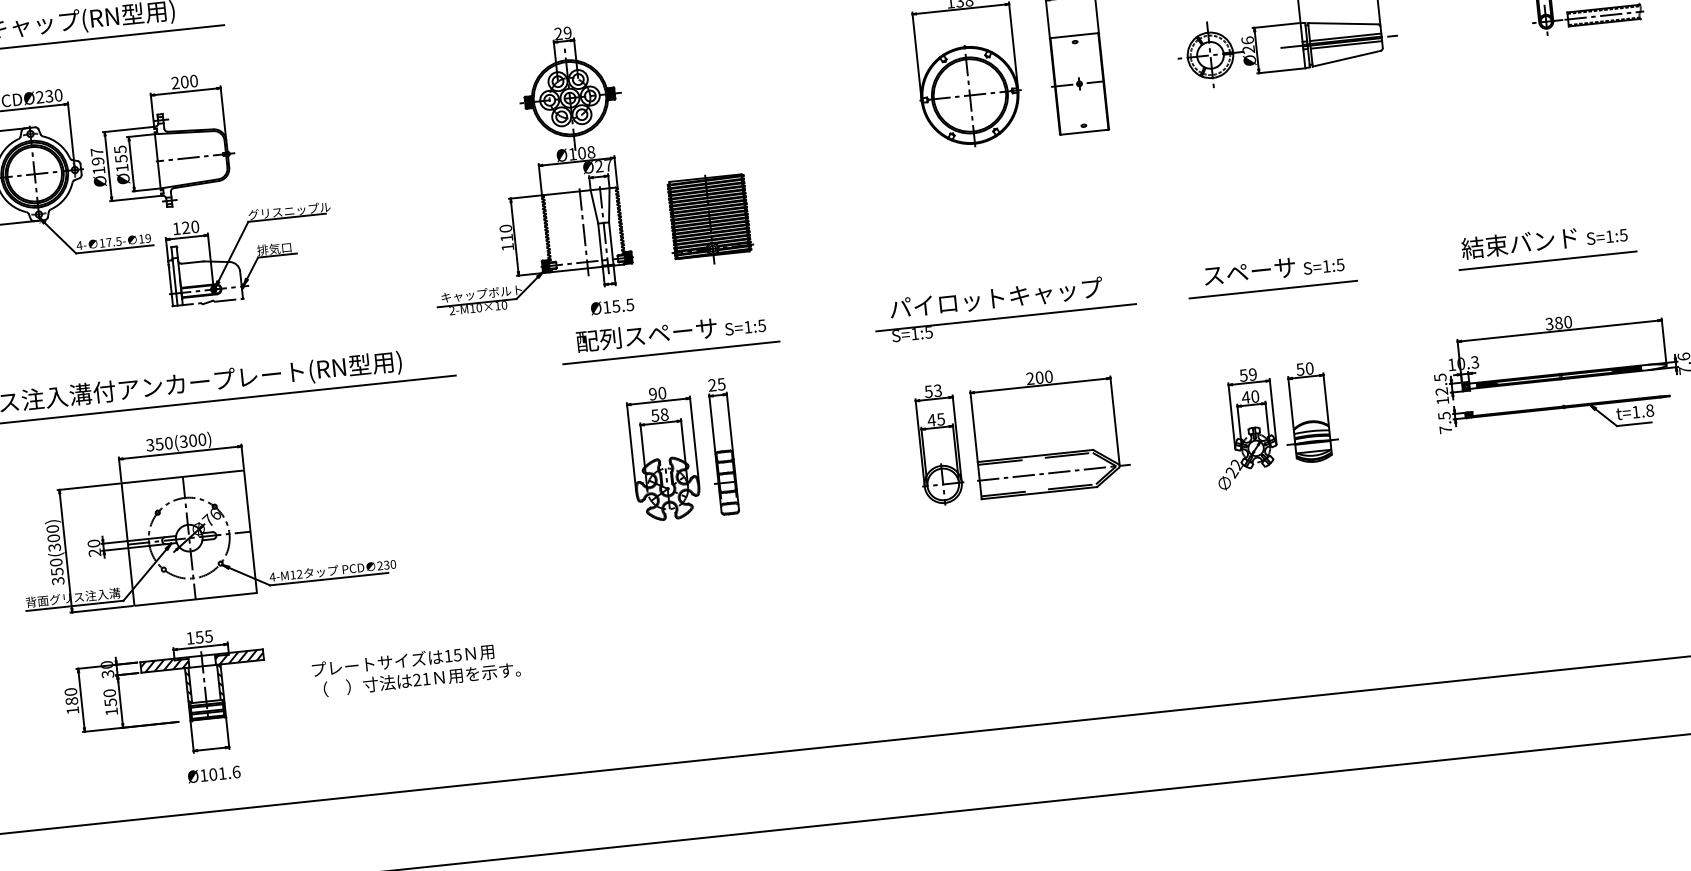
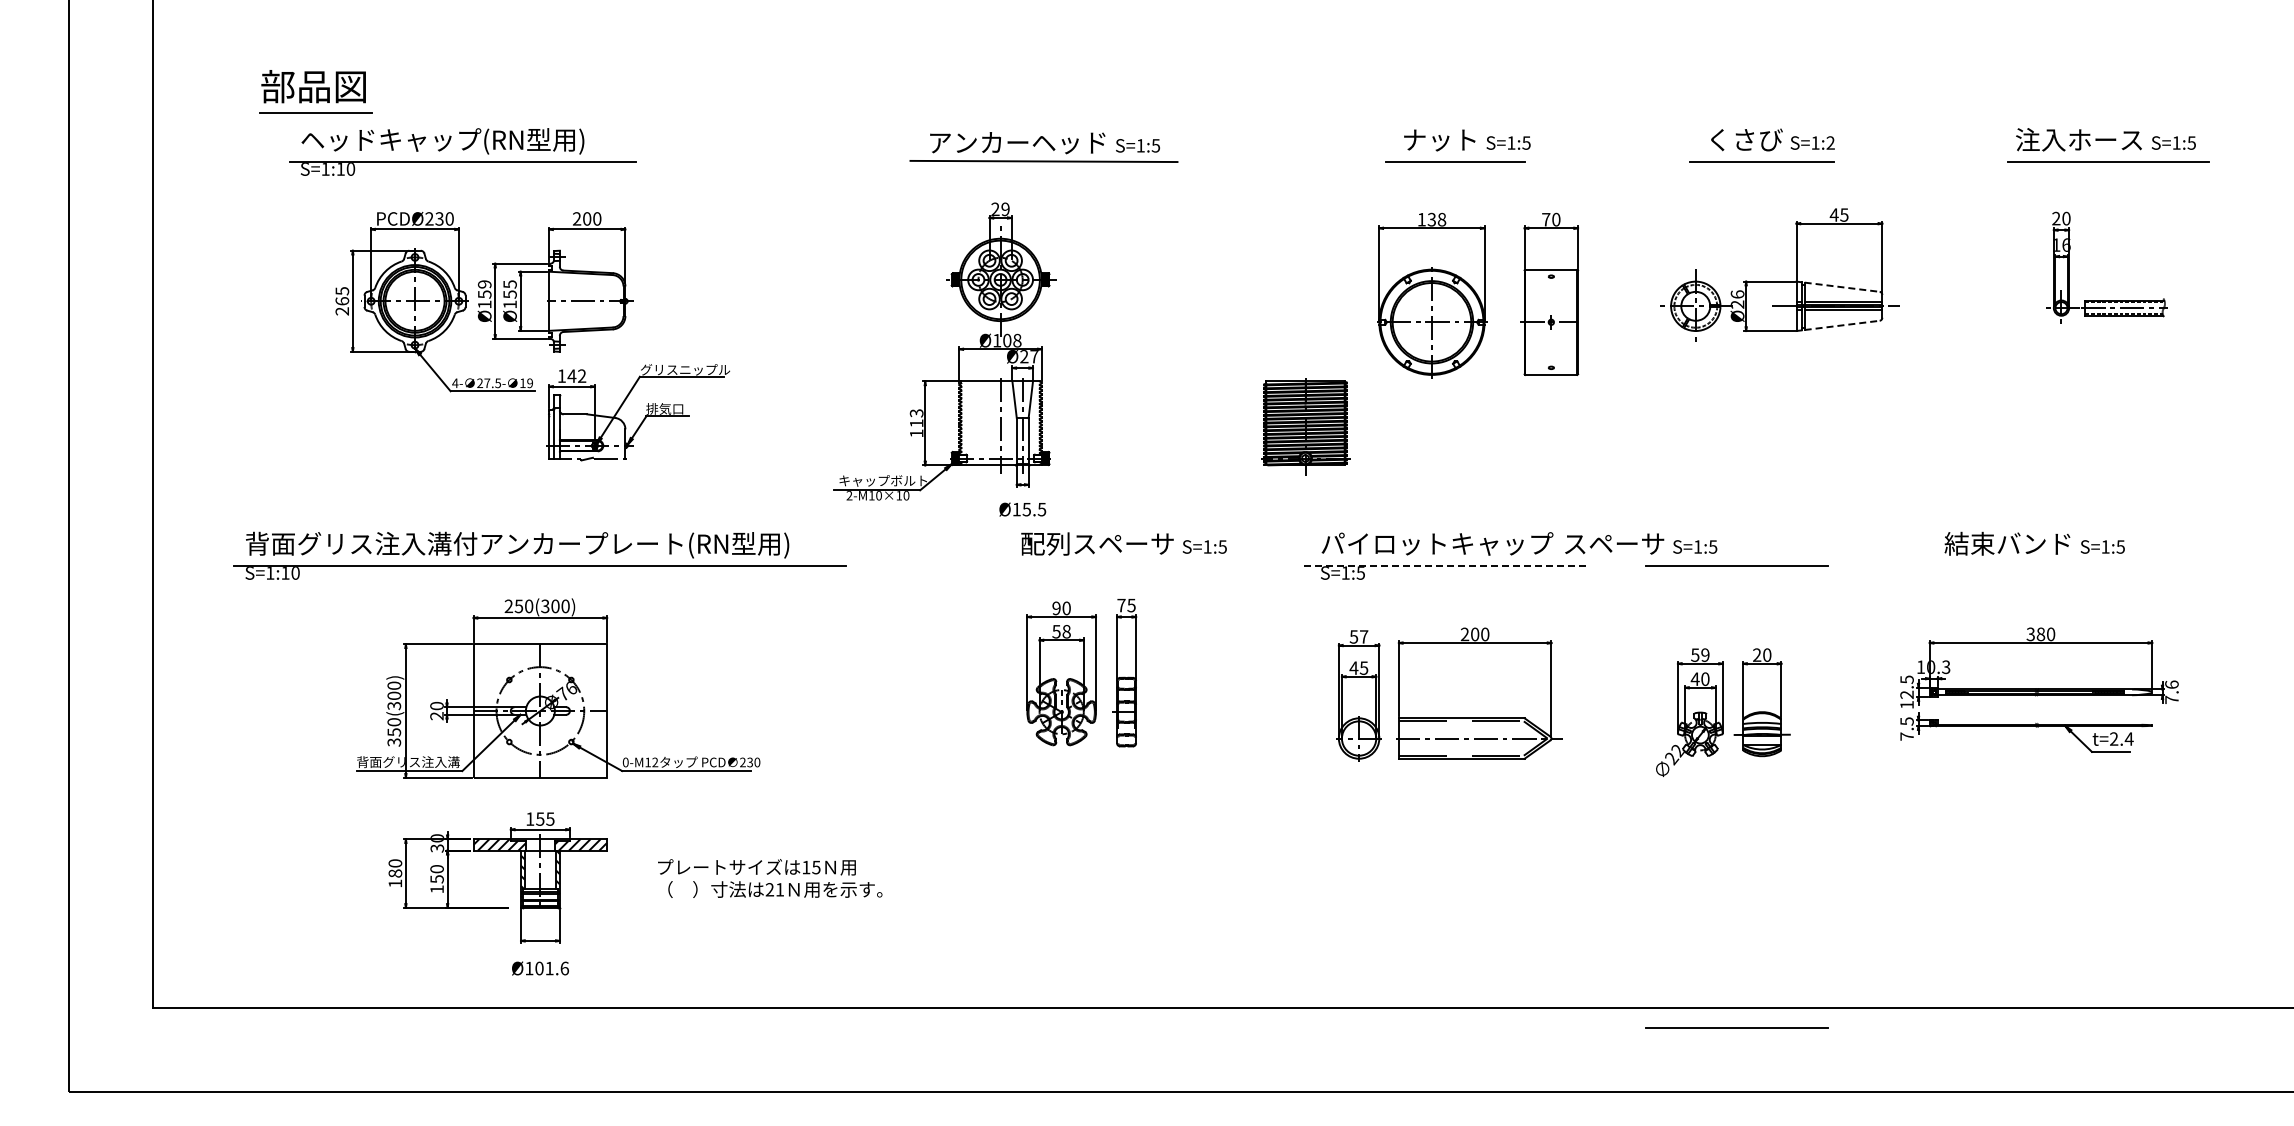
line: (1343, 23) -> (1842, 287), solid -> dashed
line: (1346, 58) -> (1842, 325), solid -> dashed
text: (97, 156) -> (484, 289), Ø197 -> Ø159
part: (709, 219) -> (1305, 426), moved
text: (190, 226) -> (576, 375), 120 -> 142
text: (505, 228) -> (916, 413), 110 -> 113
text: (102, 242) -> (480, 382), 17.5- -> 27.5-
line: (1548, 260) -> (2036, 565), removed
text: (1274, 268) -> (1641, 543), moved
line: (1005, 317) -> (1445, 565), solid -> dashed
text: (670, 332) -> (1123, 543), moved
line: (670, 352) -> (1080, 565), removed
text: (1299, 369) -> (1756, 654), 50 -> 20
text: (712, 385) -> (1121, 605), 25 -> 75
text: (938, 390) -> (1364, 636), 53 -> 57
text: (1642, 410) -> (2121, 738), t=1.8 -> t=2.4
text: (149, 445) -> (508, 606), 350(300) -> 250(300)
text: (272, 577) -> (625, 762), 4-M12 -> 0-M12
line: (1317, 713) -> (1736, 1027), added

